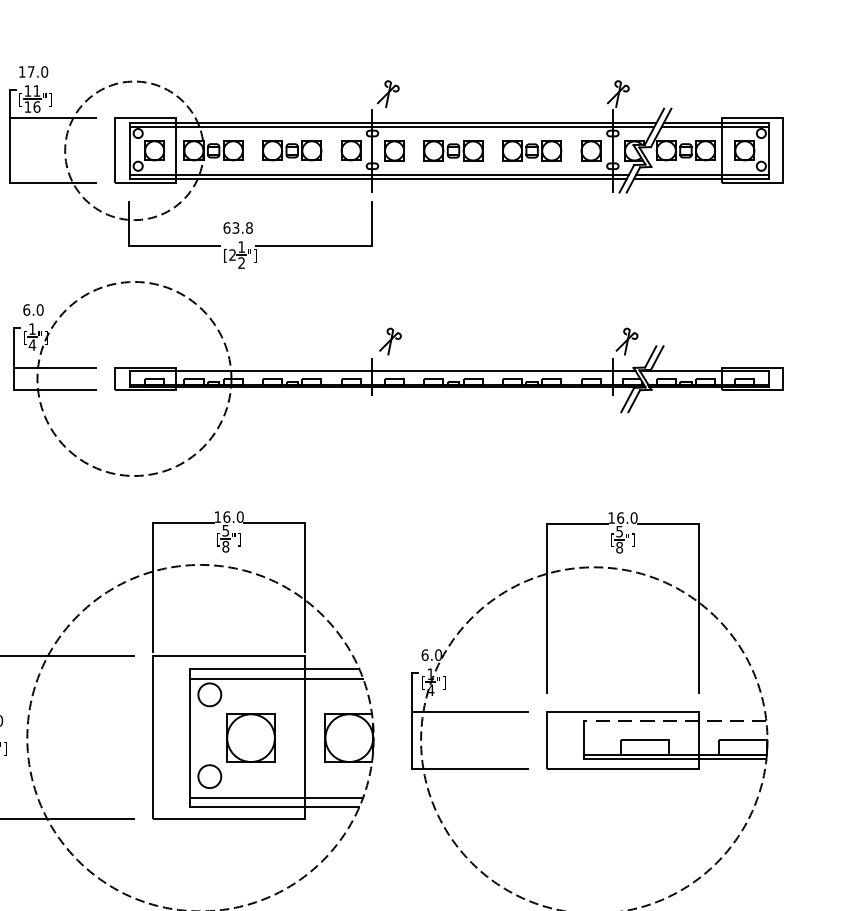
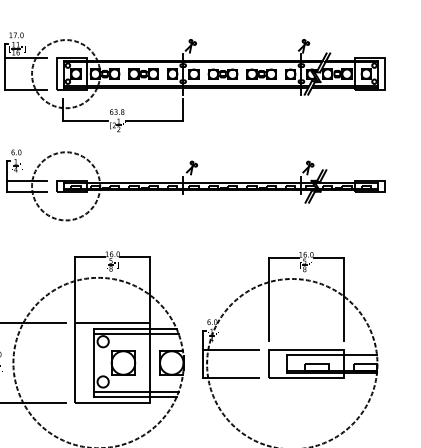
circle: (135, 379) -> (66, 186), size x0.71
line: (676, 720) -> (332, 354), dashed -> solid

